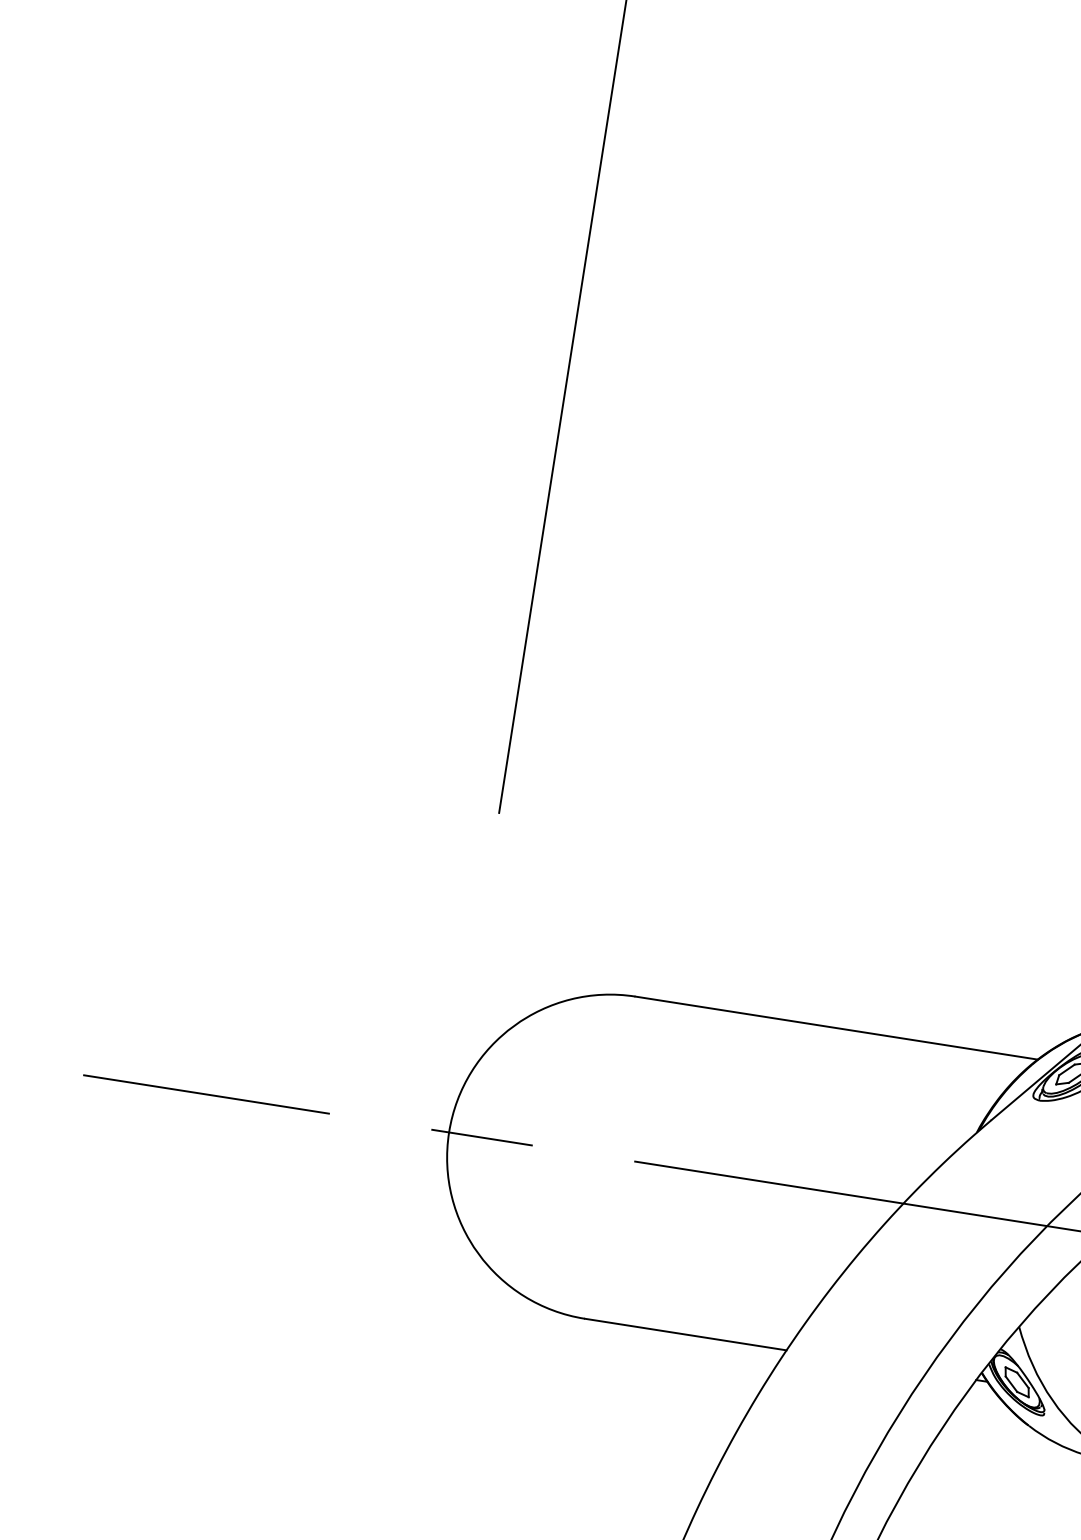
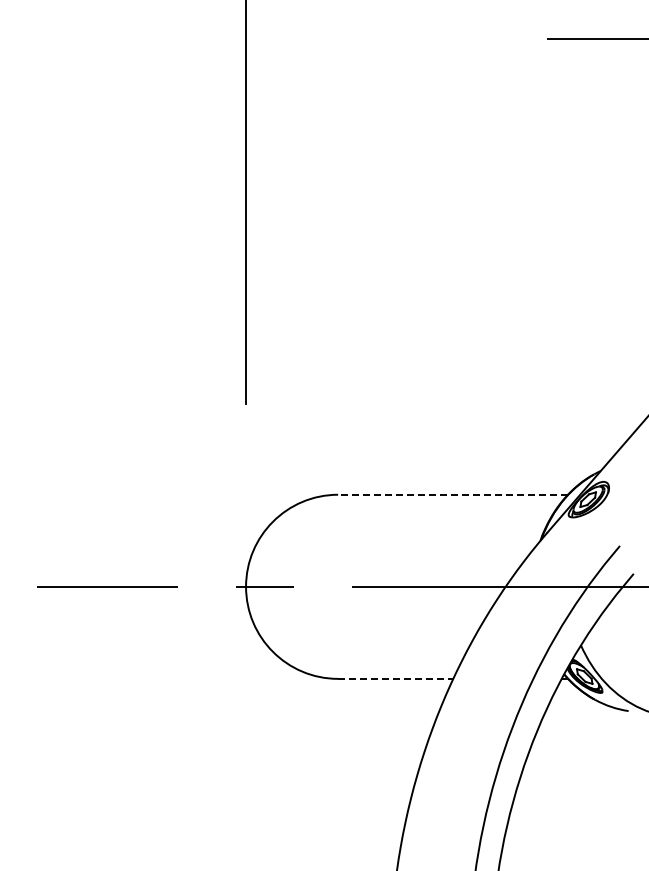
line: (837, 1027) -> (453, 494), solid -> dashed
line: (685, 1333) -> (395, 678), solid -> dashed

